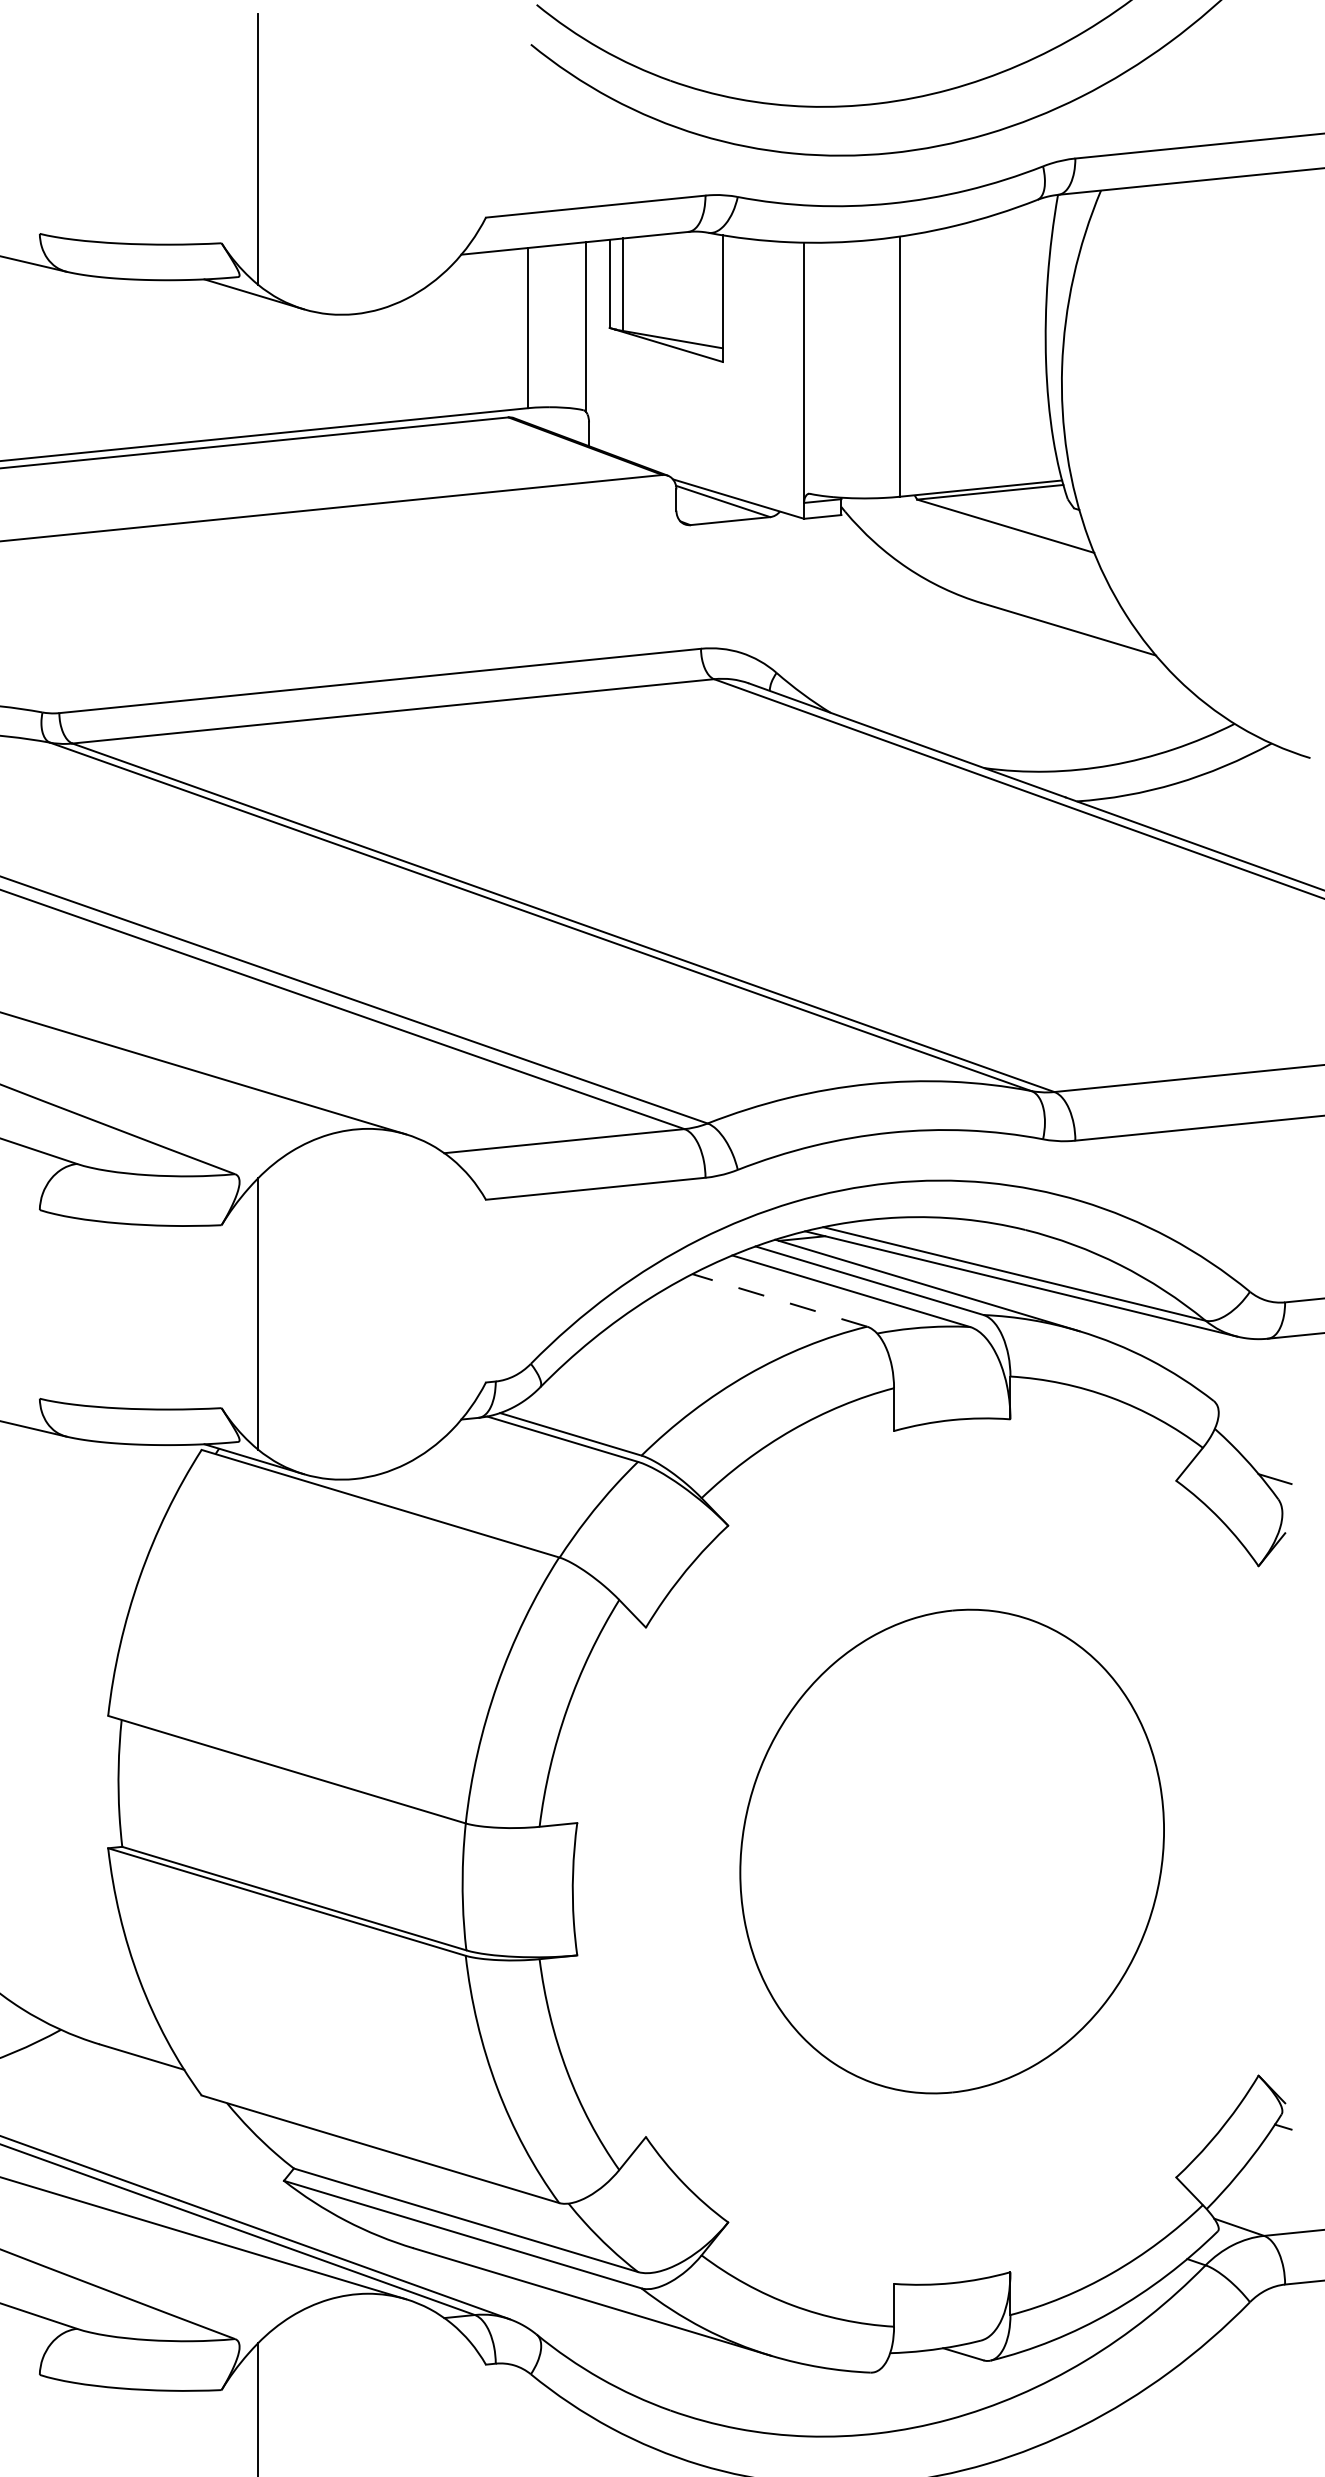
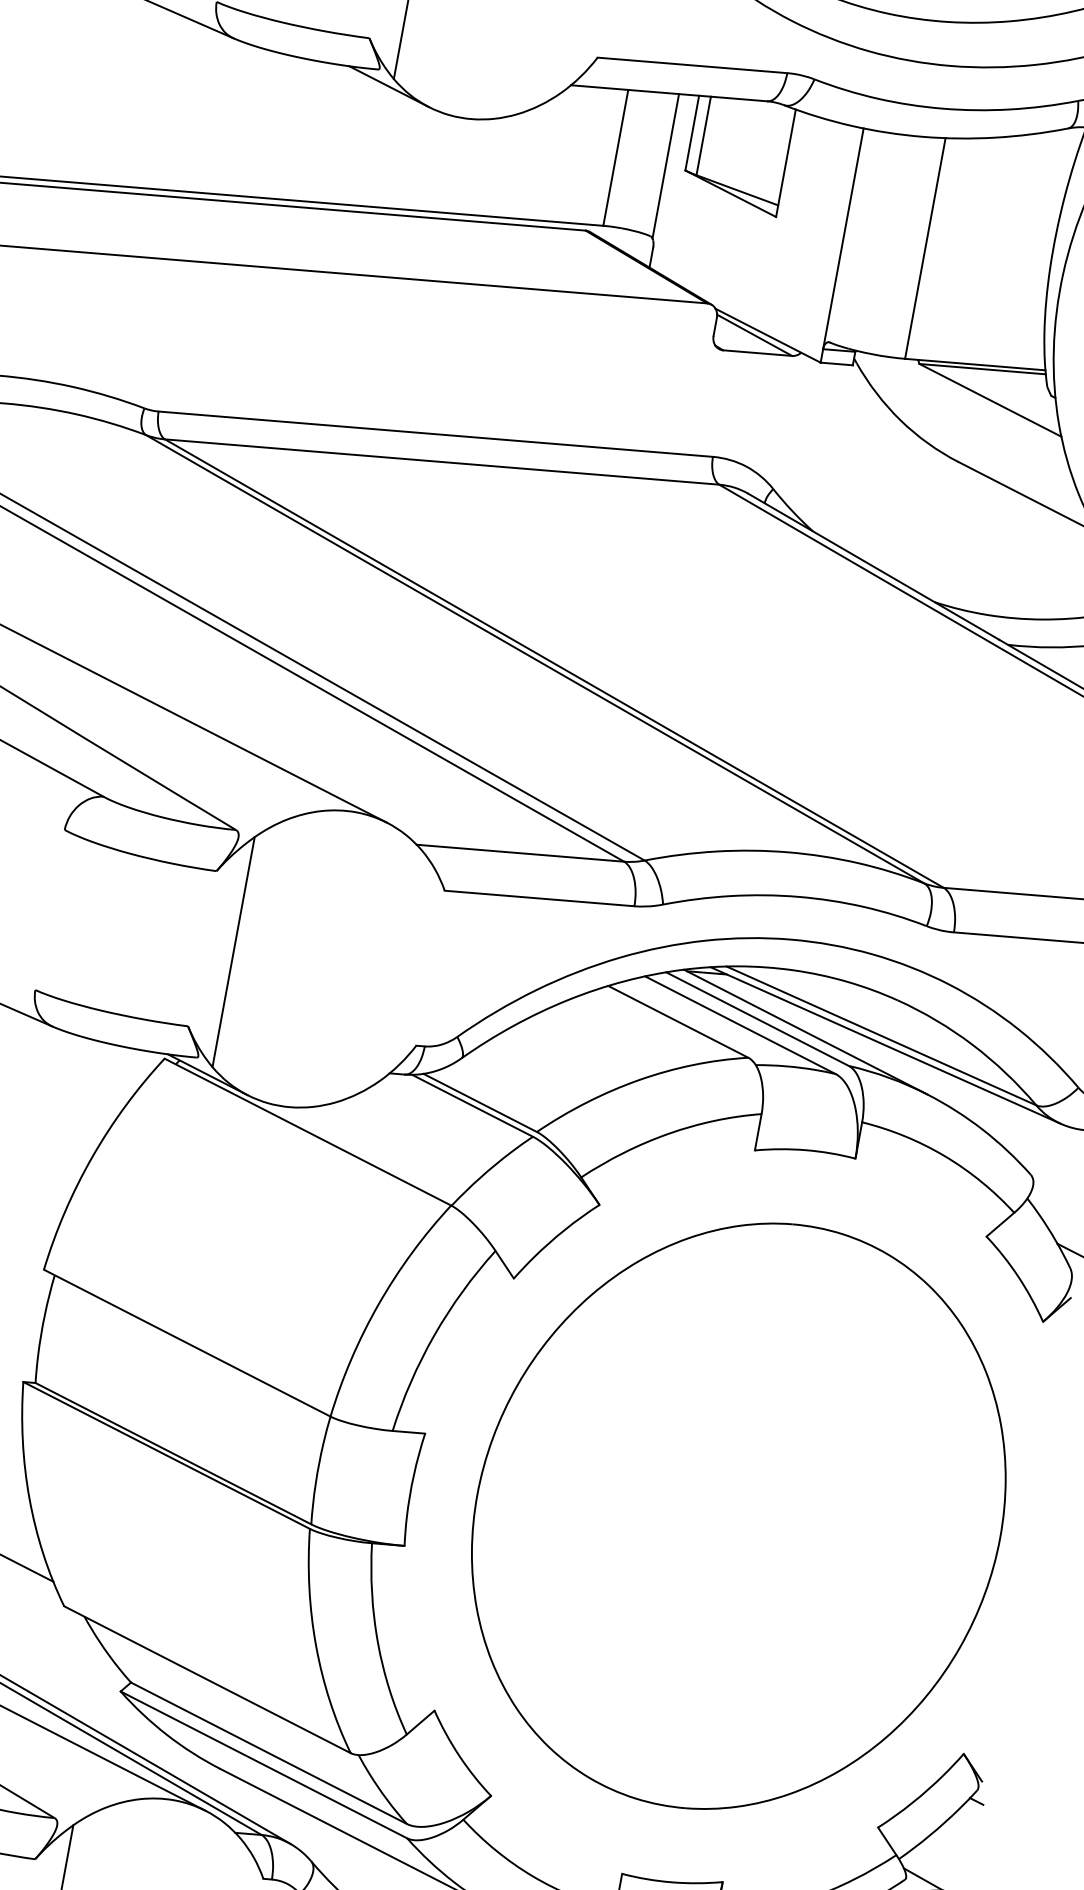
line: (779, 1300) -> (678, 1021), dashed -> solid
part: (951, 1851) -> (738, 1516), size x1.43

